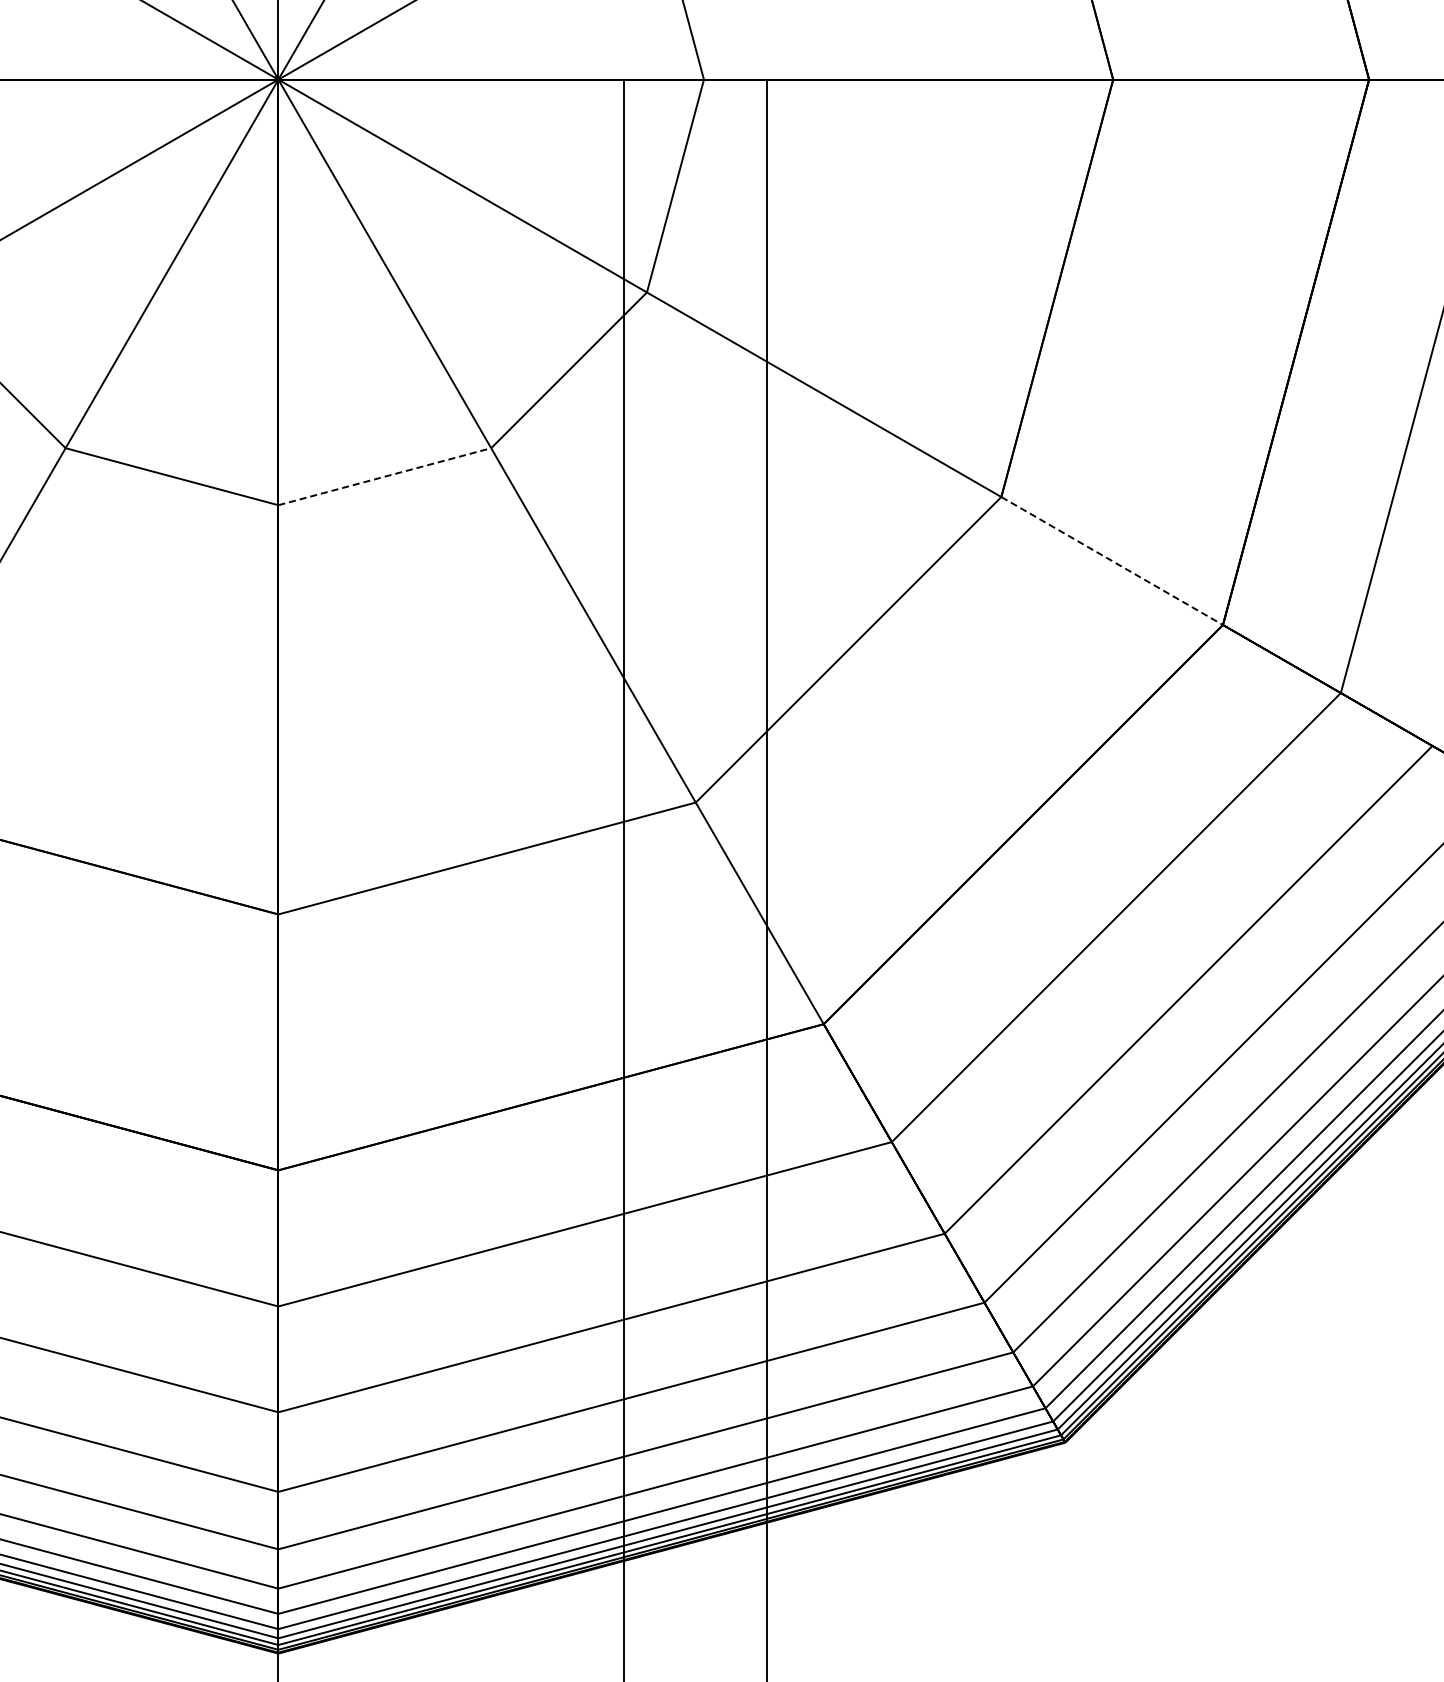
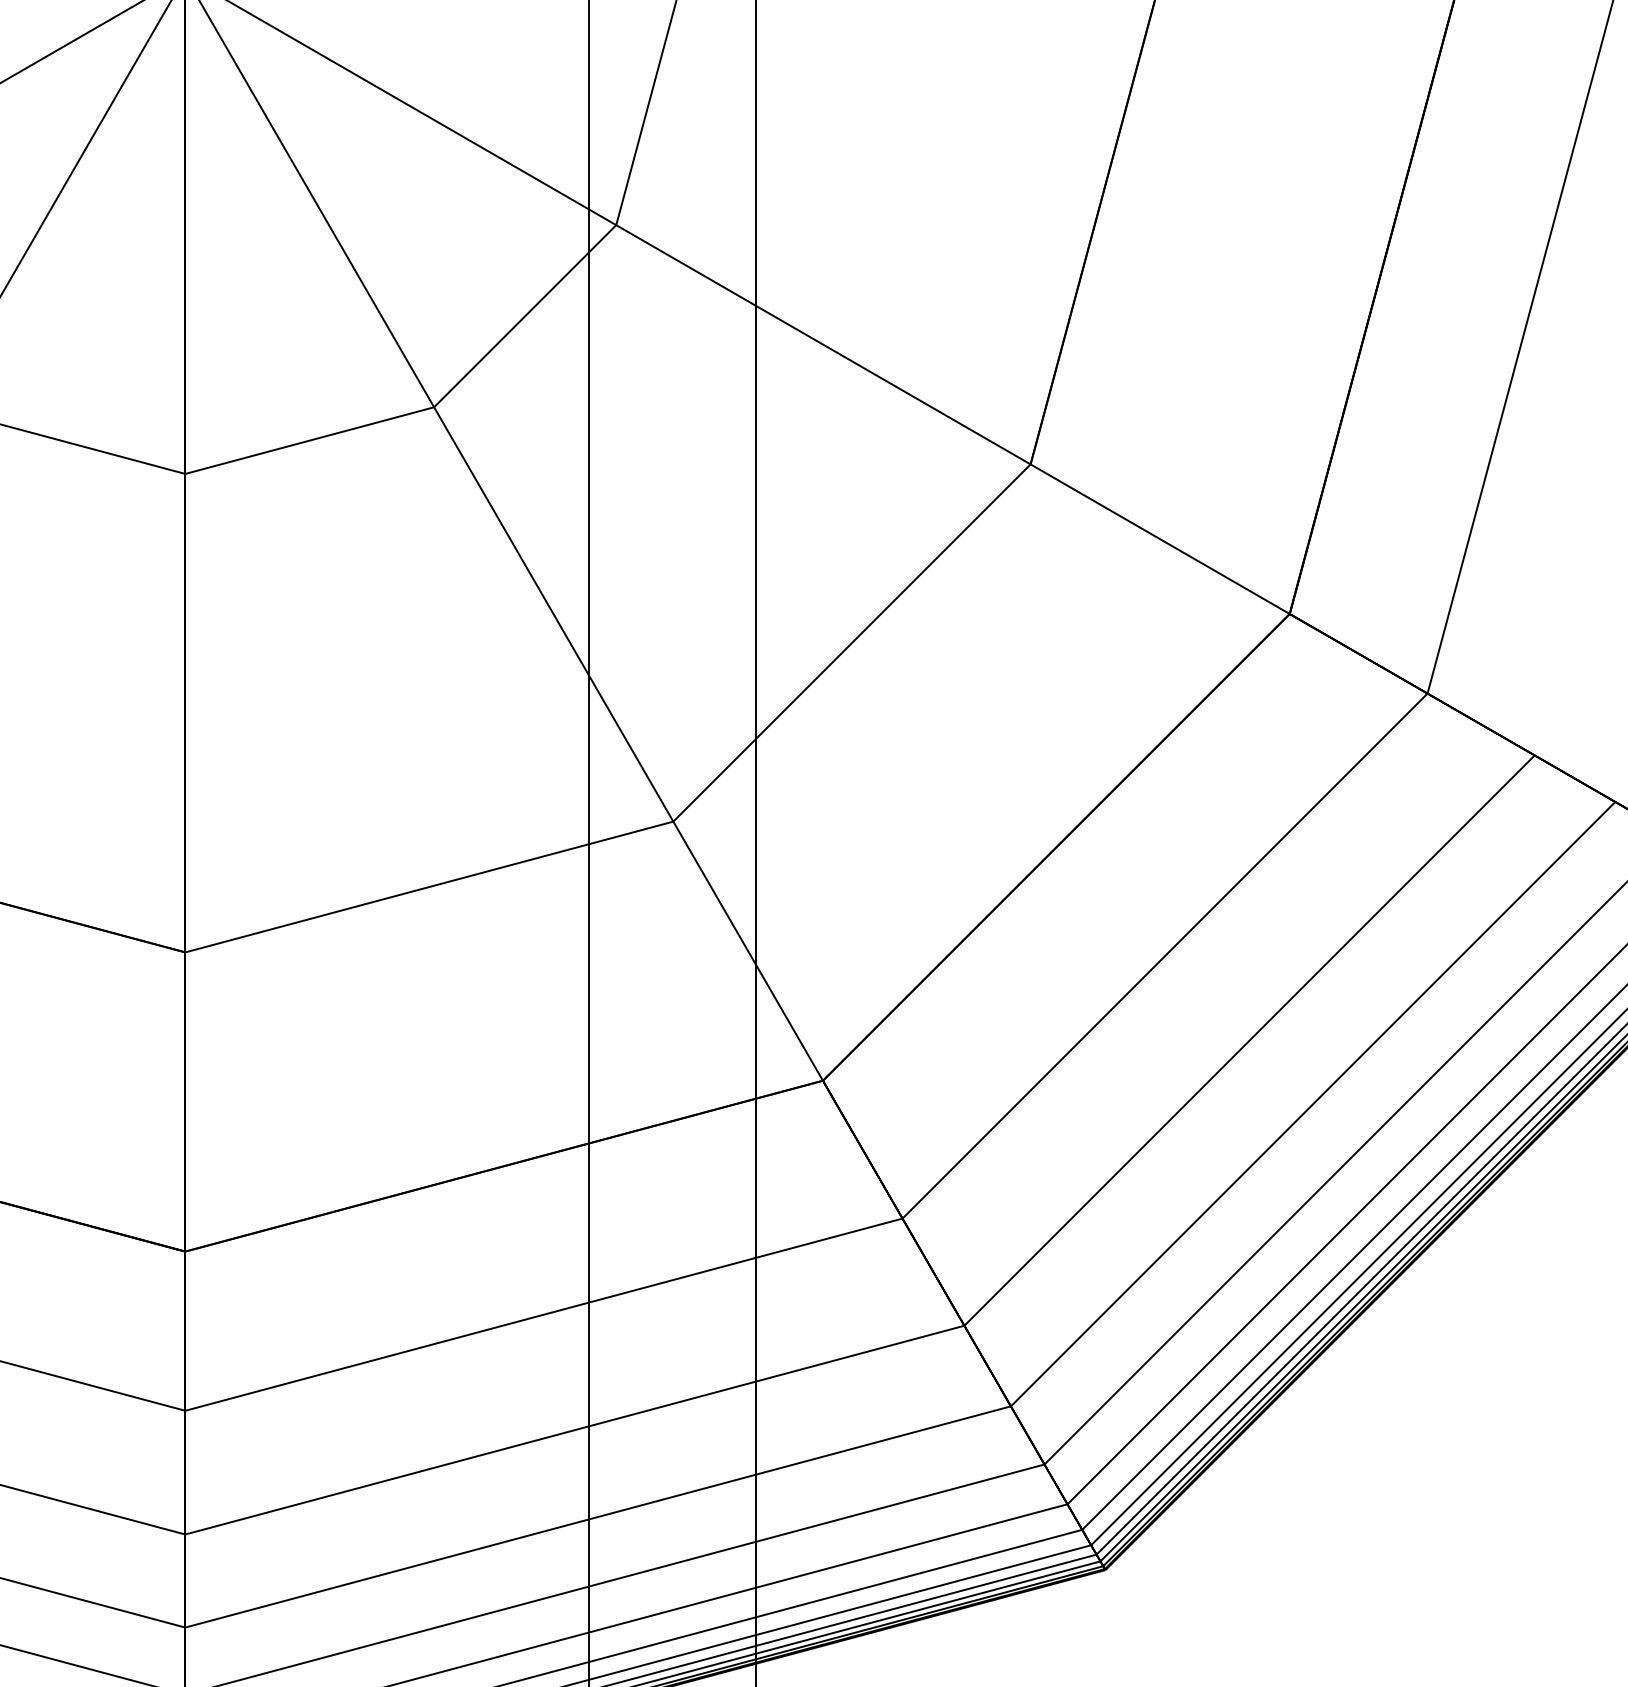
line: (385, 476) -> (310, 440), dashed -> solid
line: (1112, 561) -> (1160, 539), dashed -> solid

